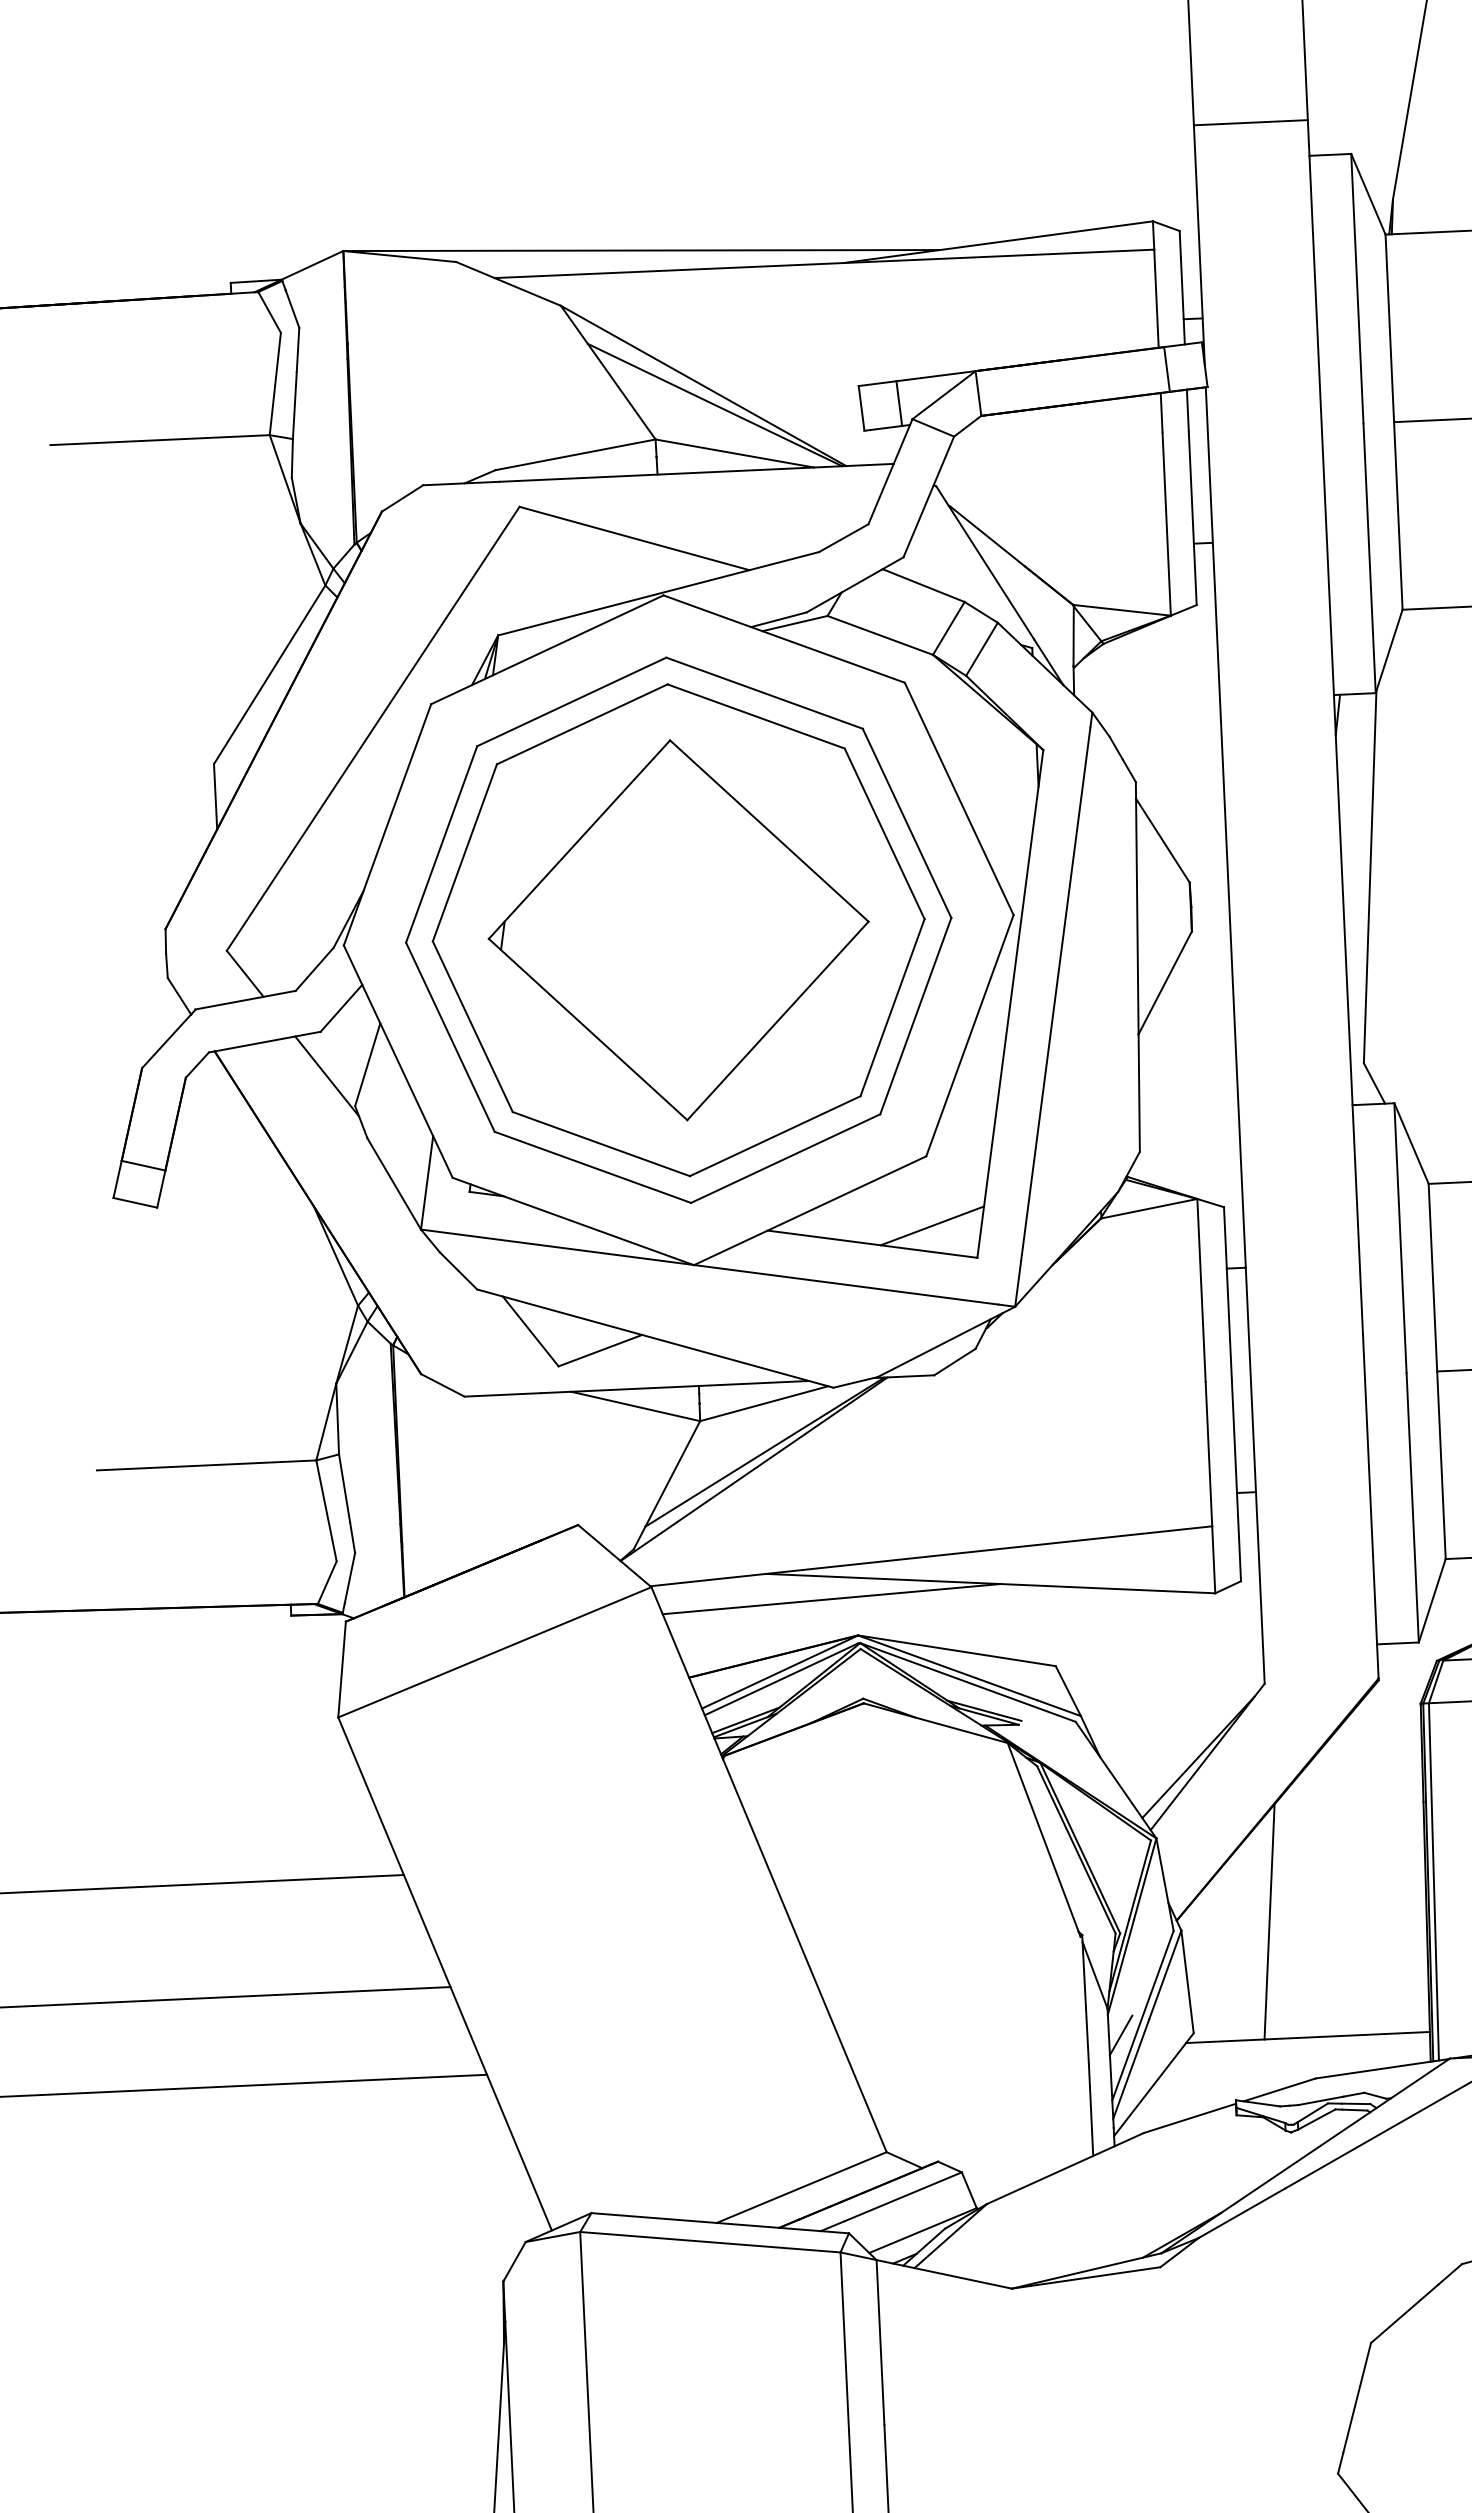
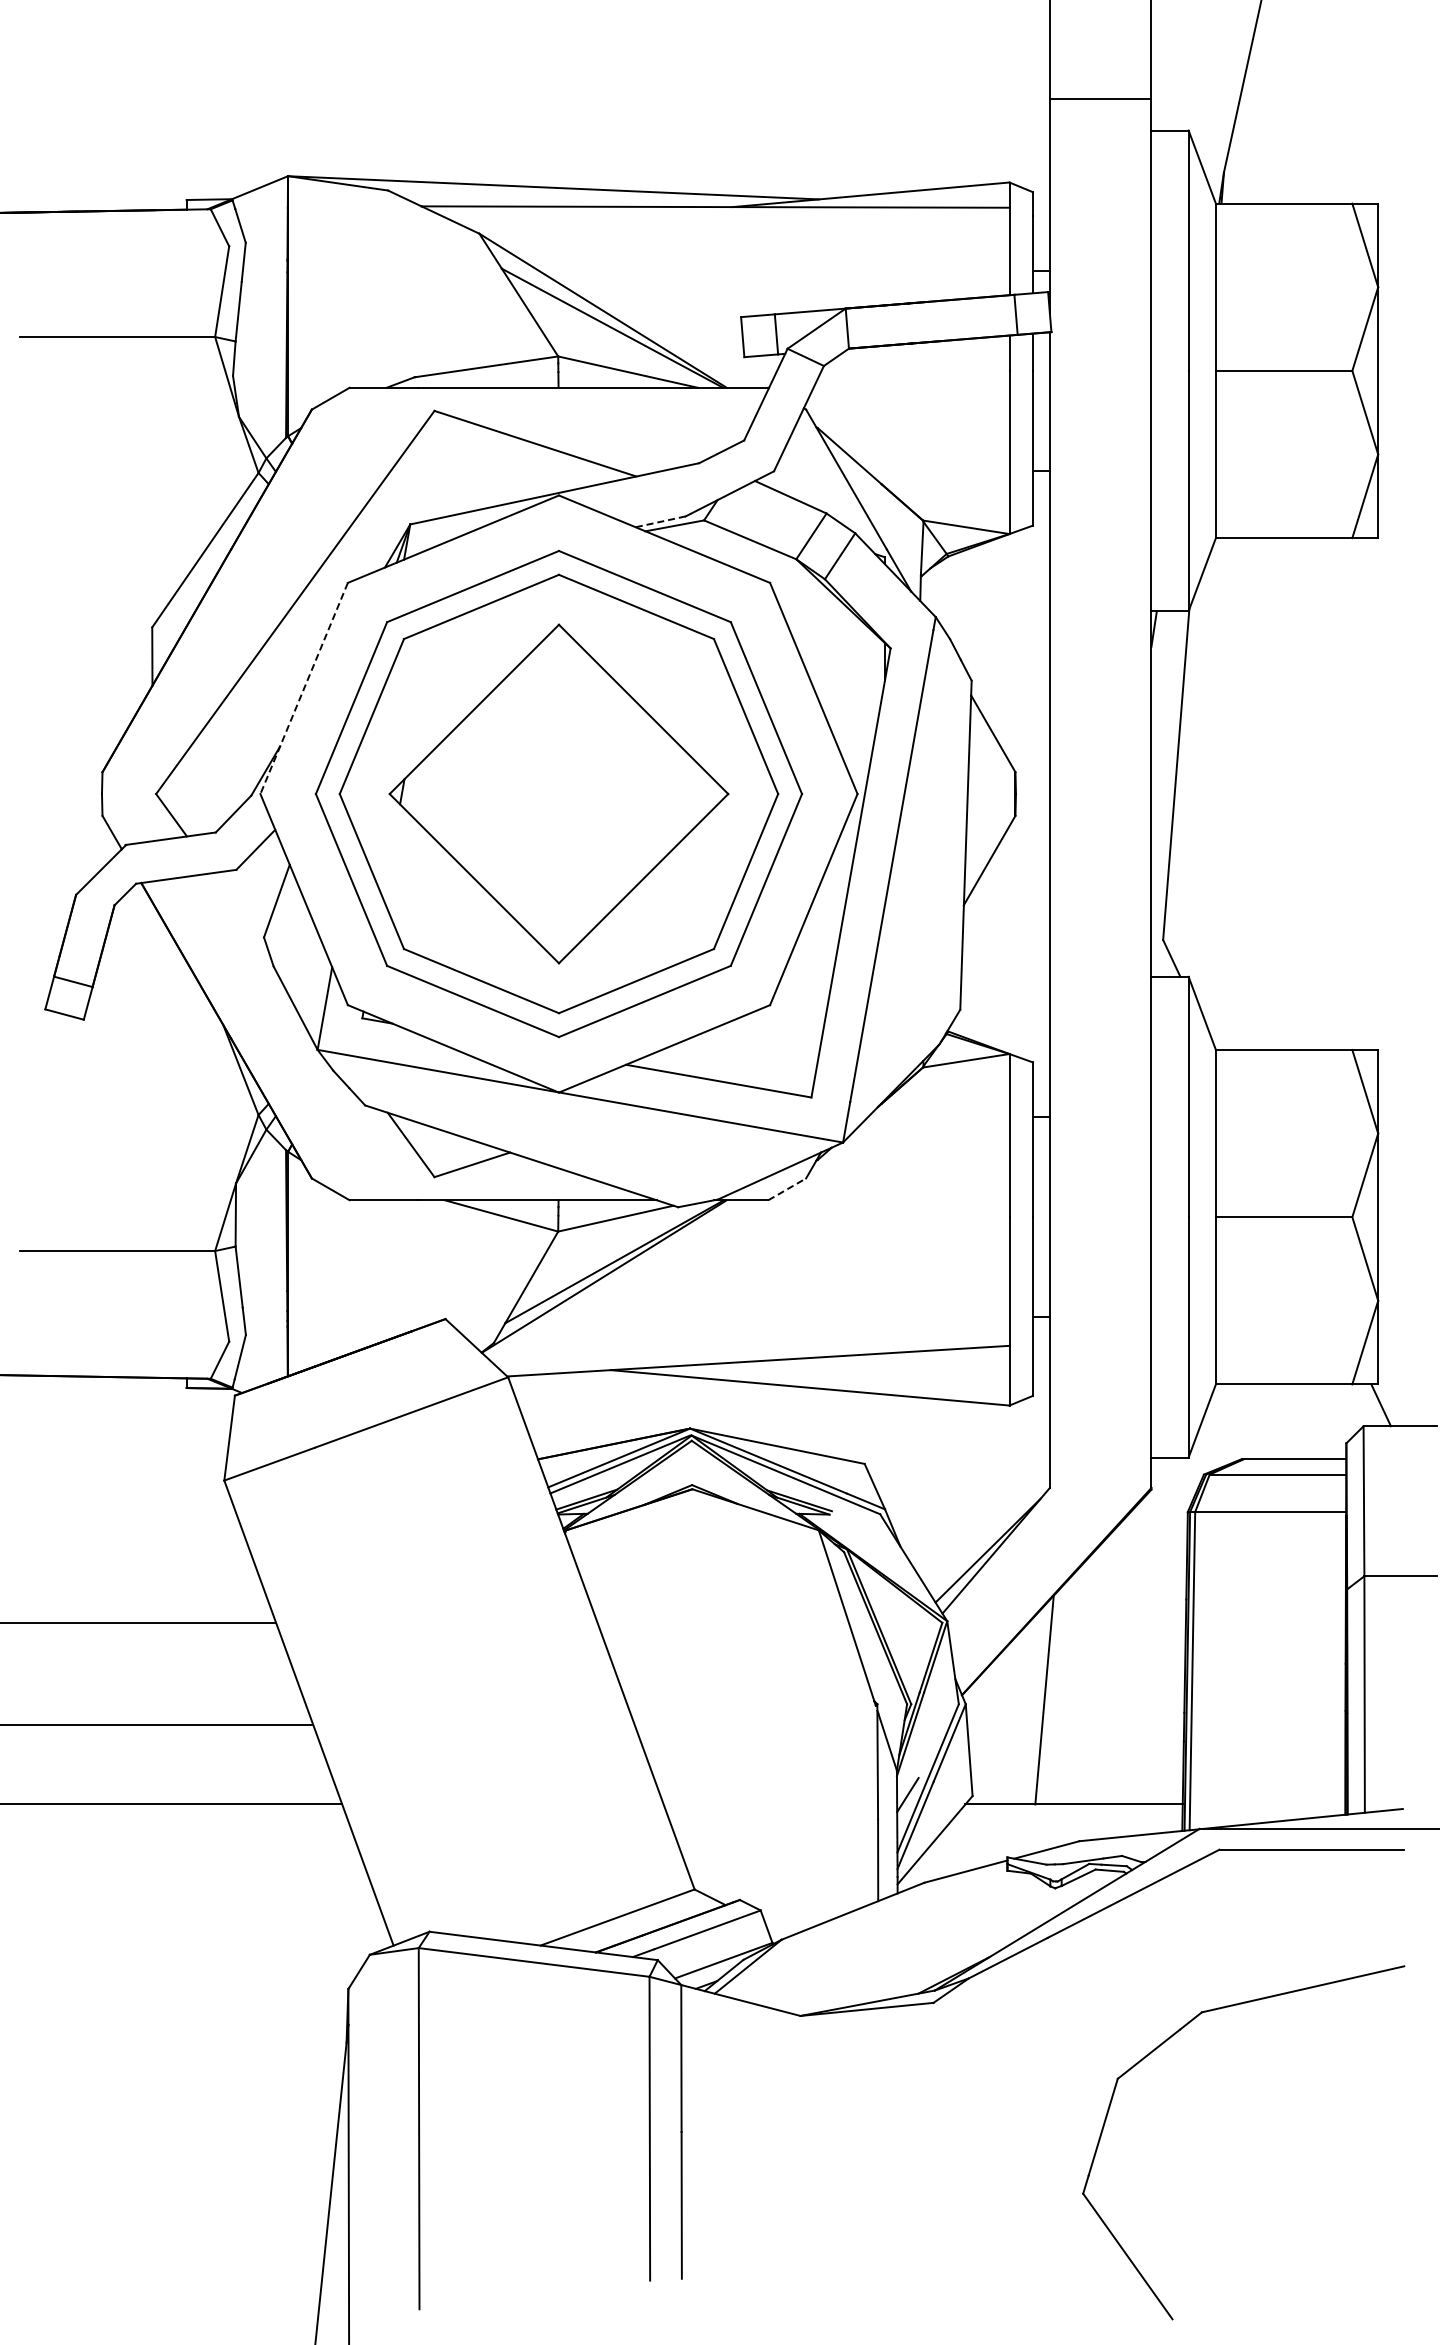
line: (778, 619) -> (660, 521), solid -> dashed
line: (386, 824) -> (303, 688), solid -> dashed
line: (327, 1076) -> (240, 909), removed
line: (932, 1226) -> (772, 1067), removed
line: (955, 1362) -> (787, 1189), solid -> dashed
line: (832, 1598) -> (668, 1394), removed

